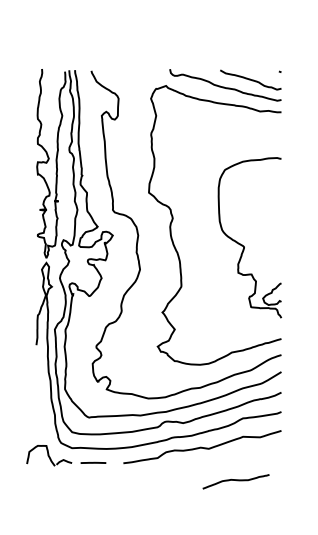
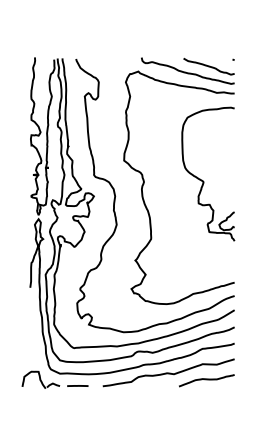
part: (244, 245) -> (203, 180), moved
curve: (235, 481) -> (206, 380), moved

